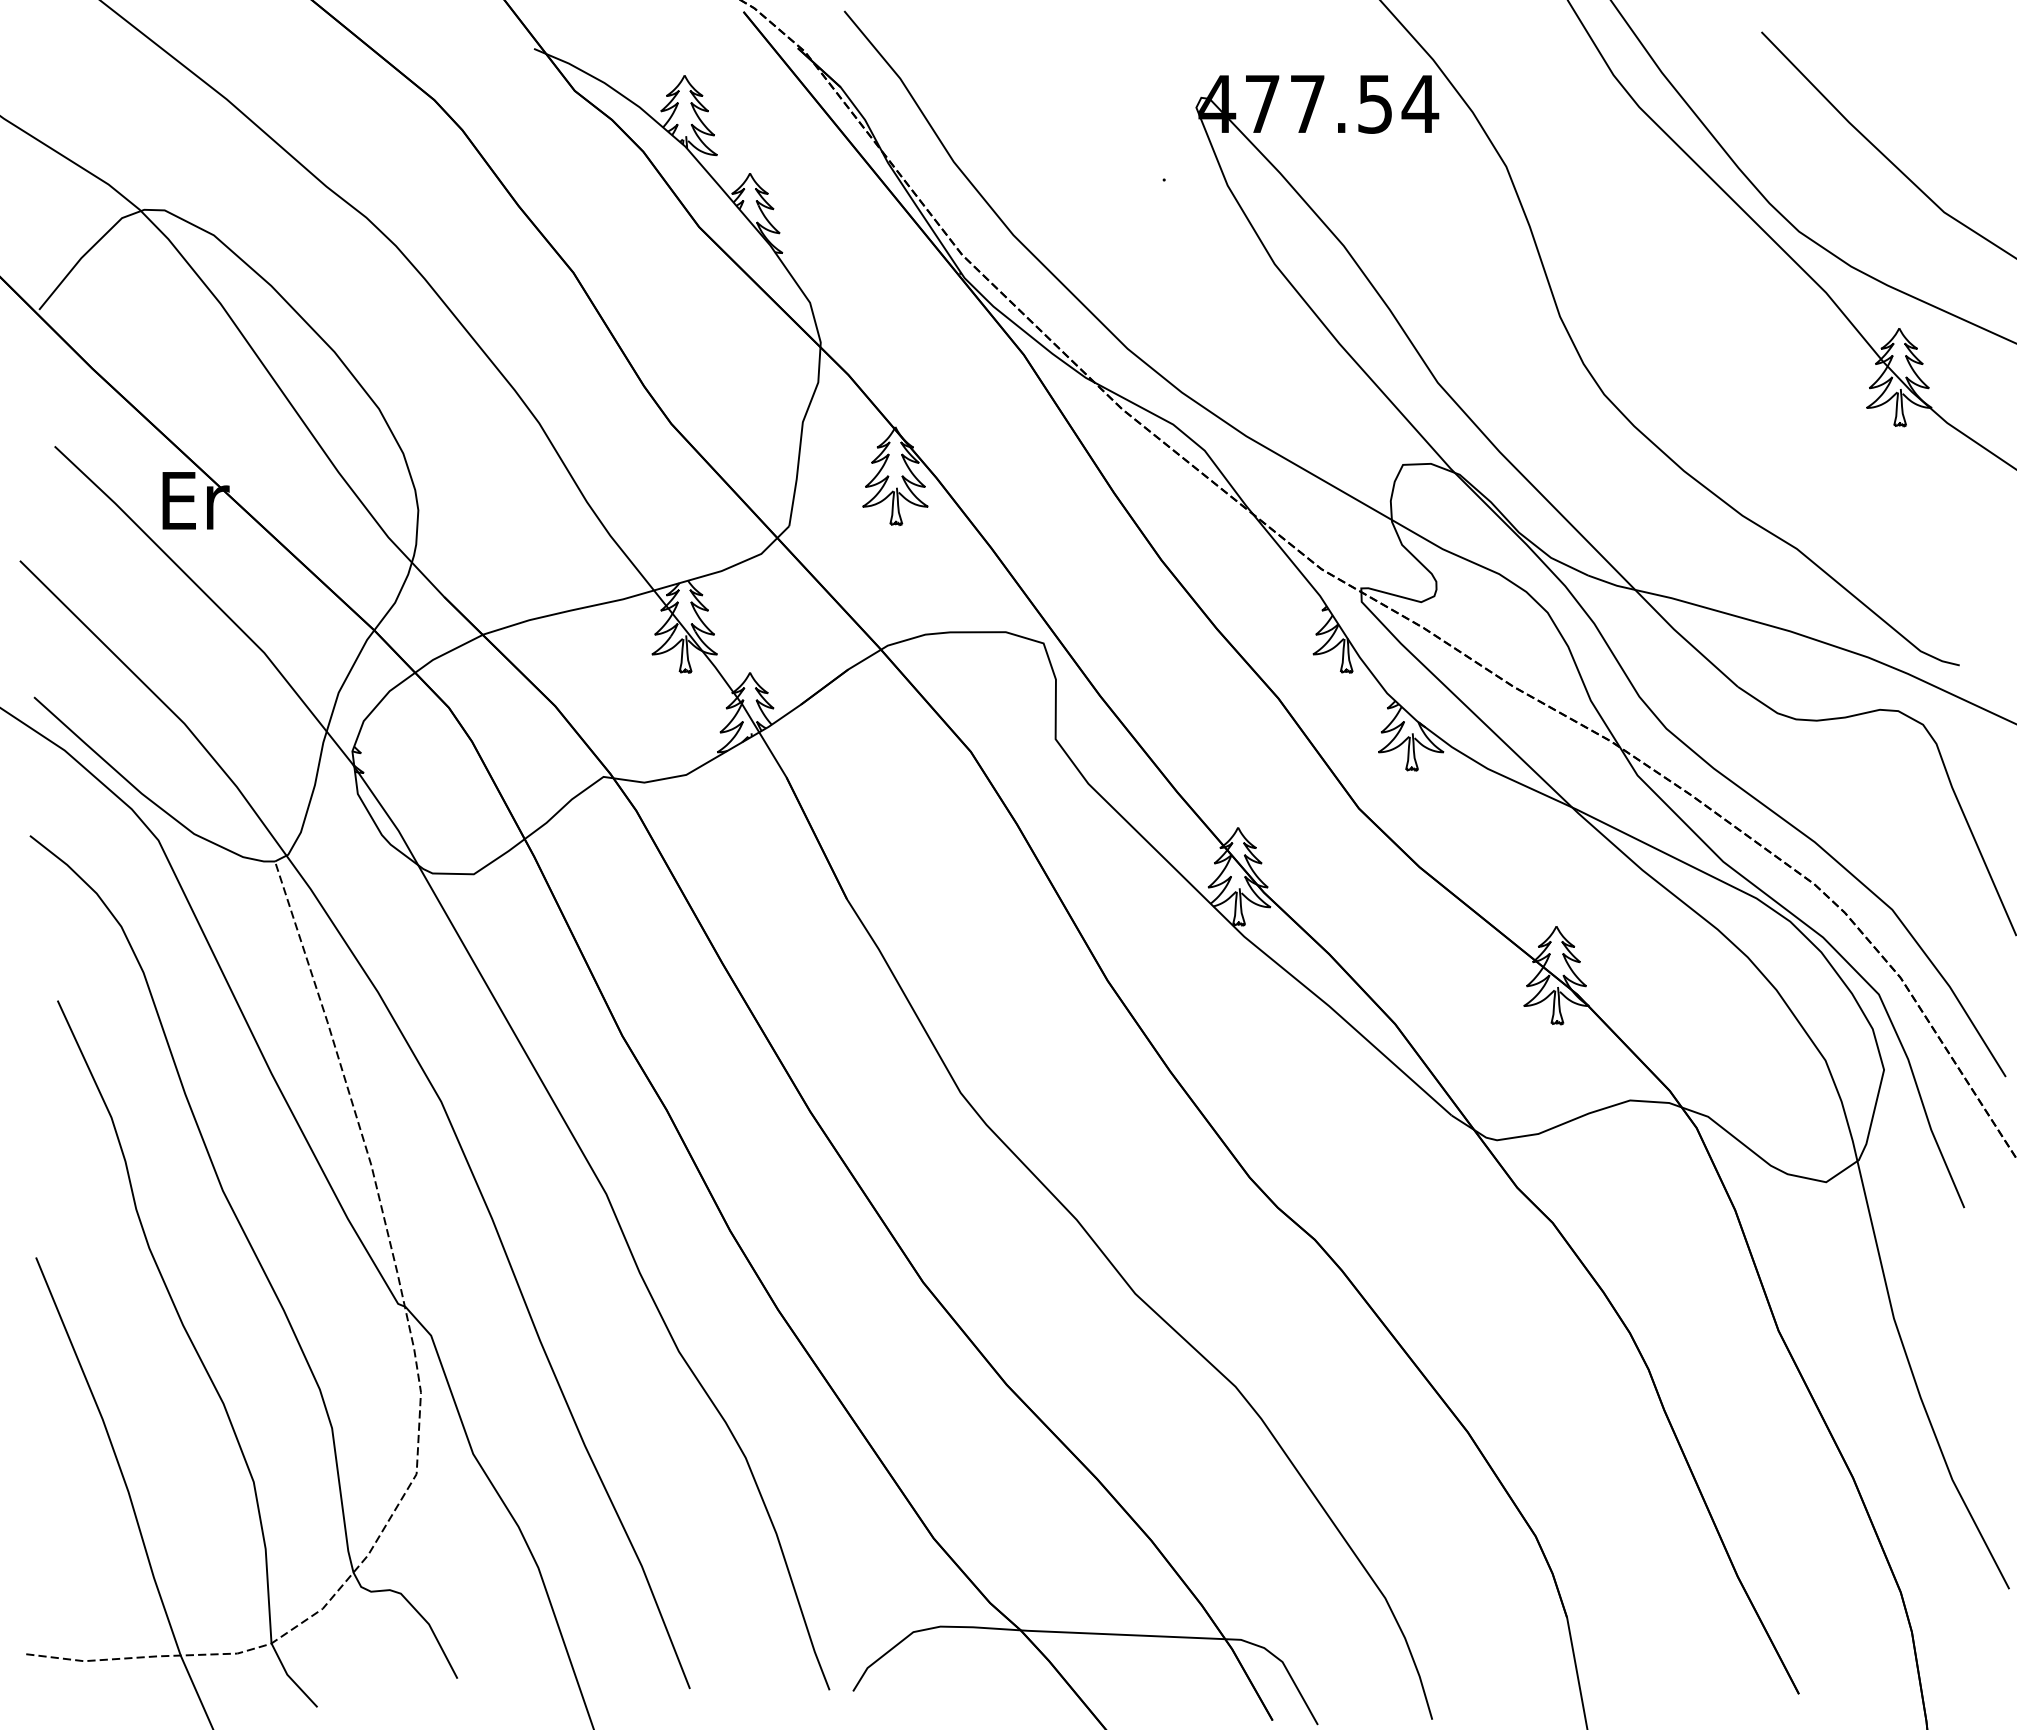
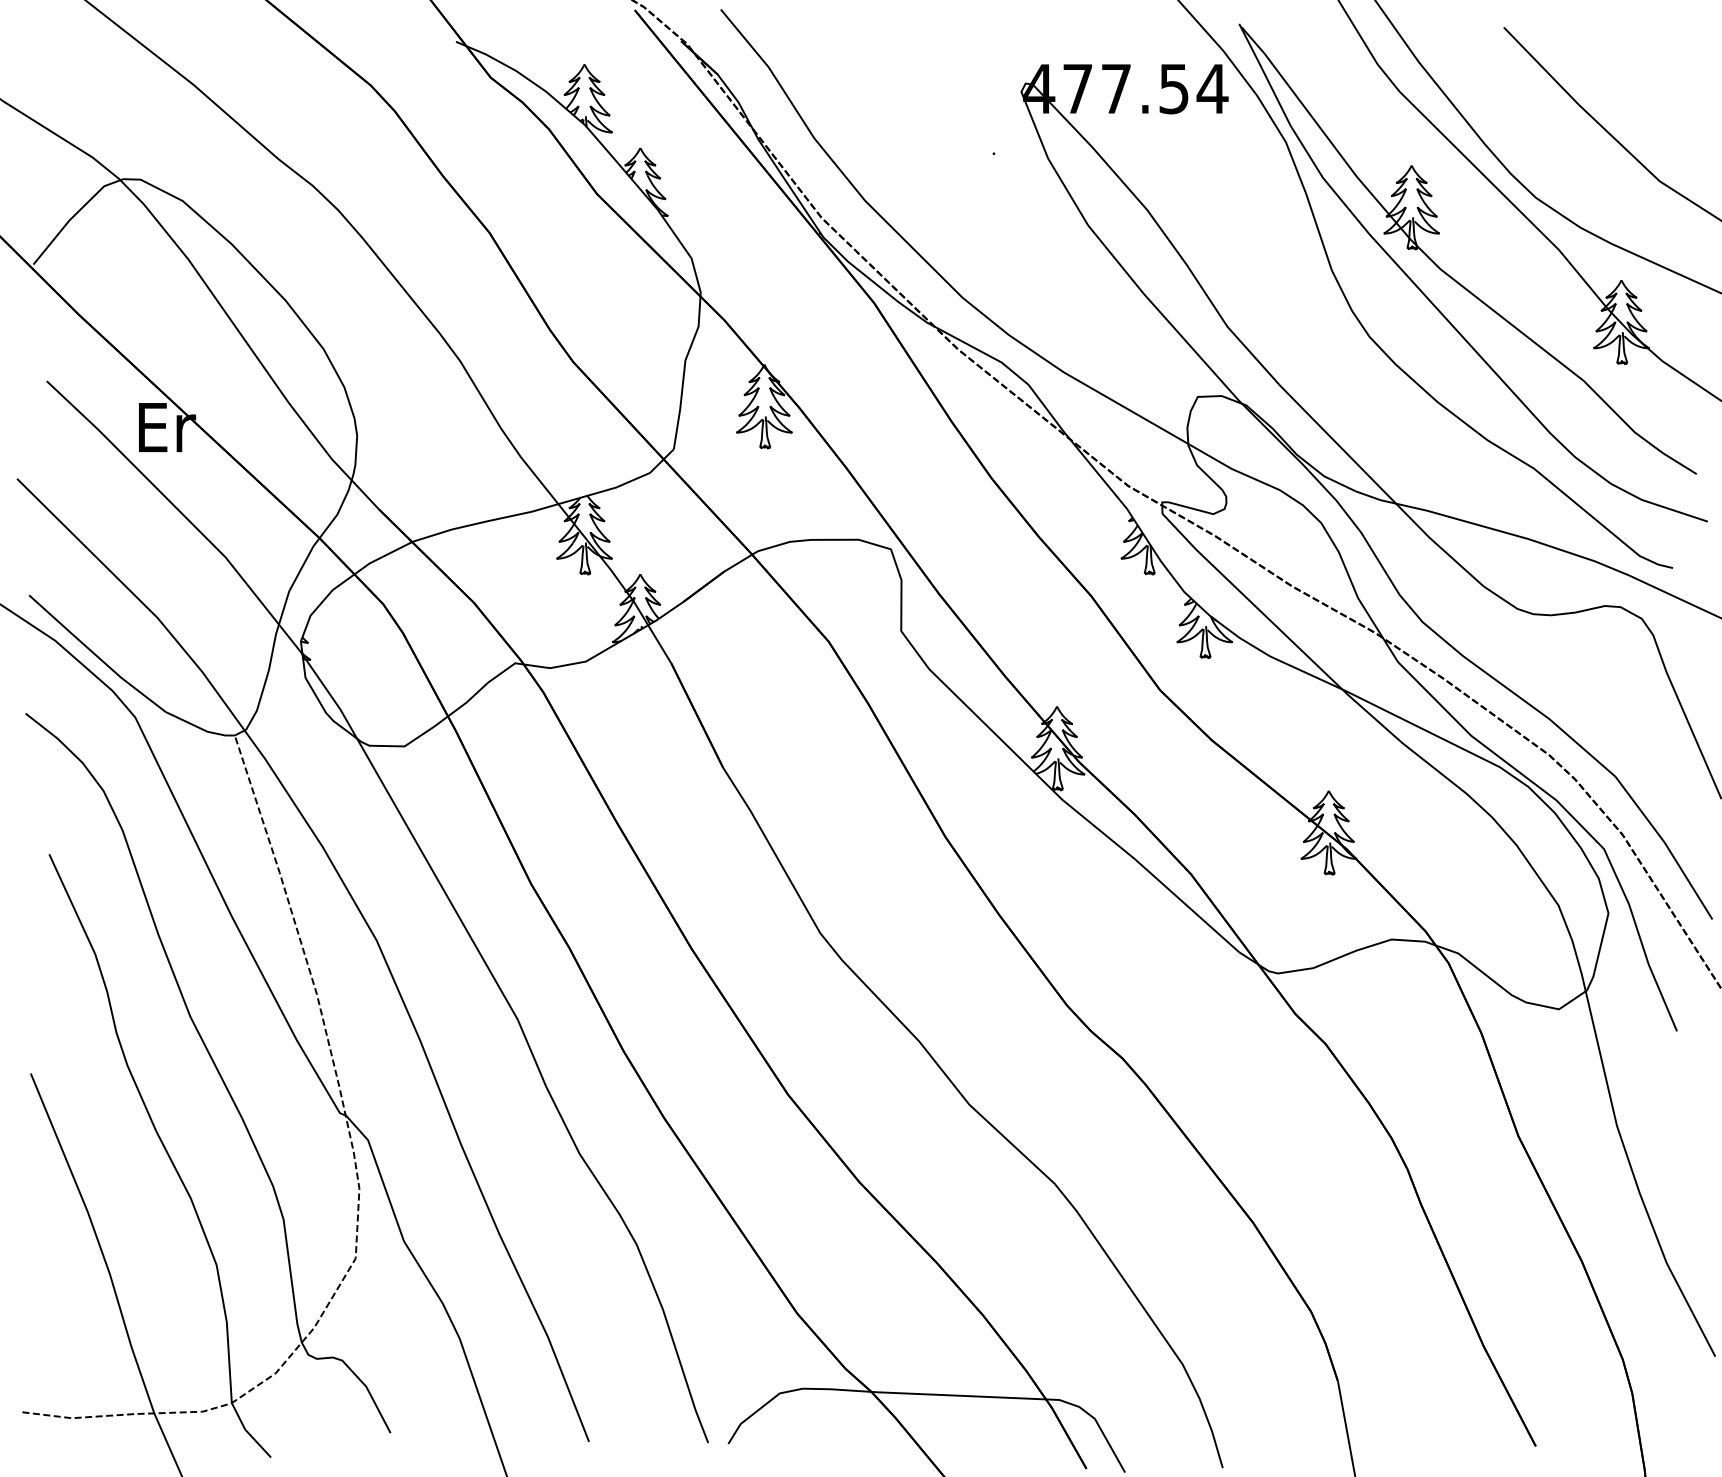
part: (1711, 332) -> (1461, 283), added

